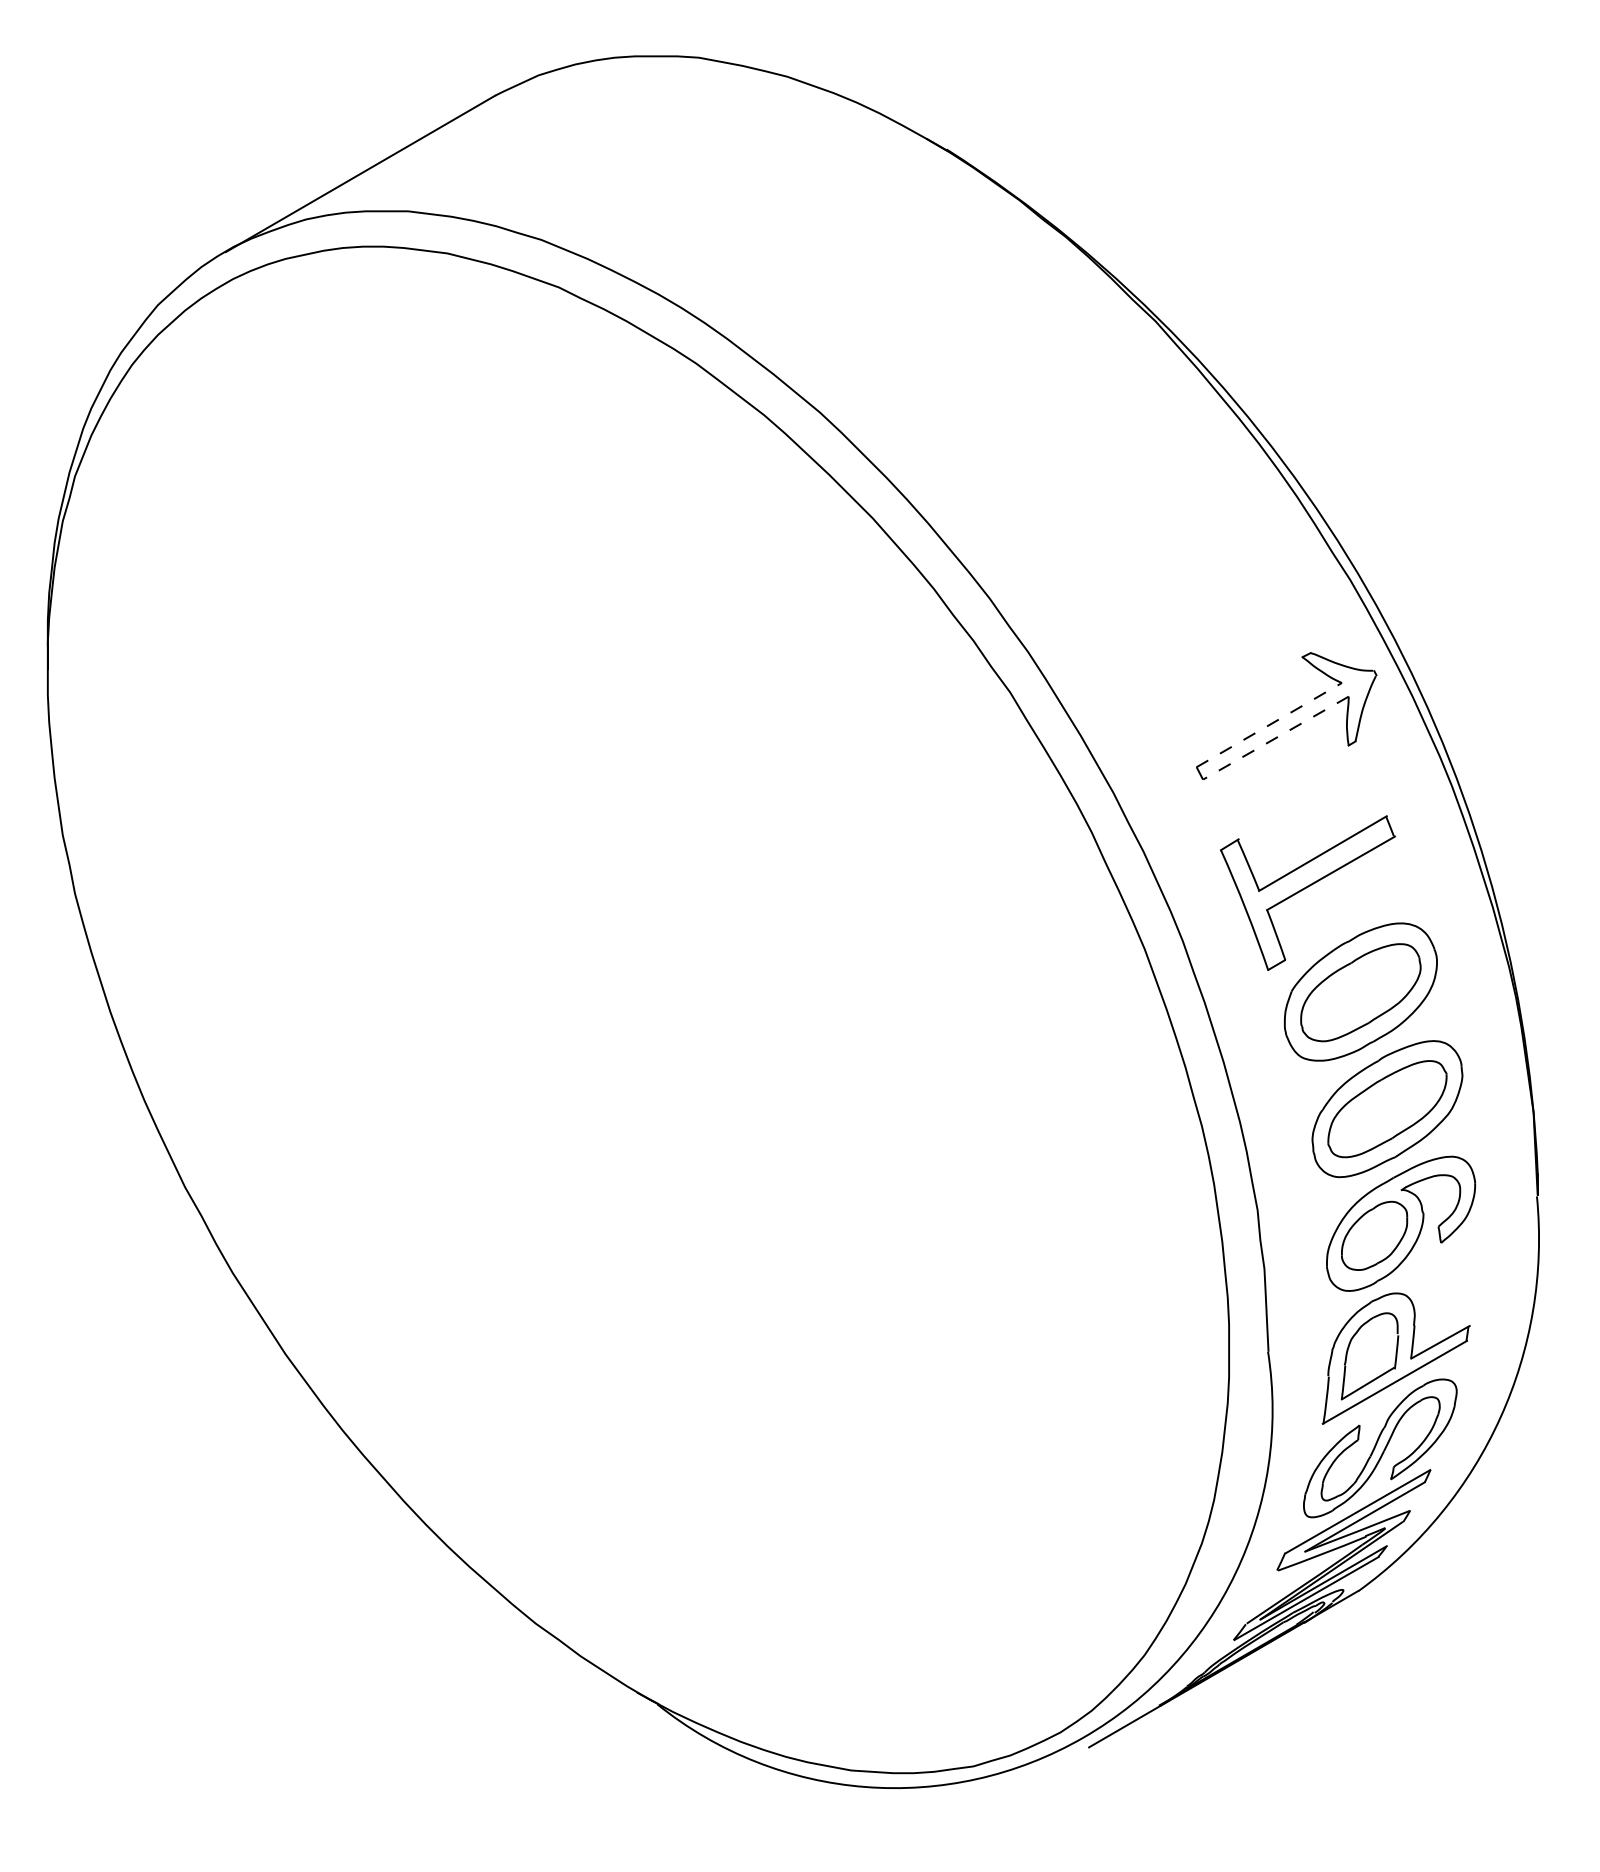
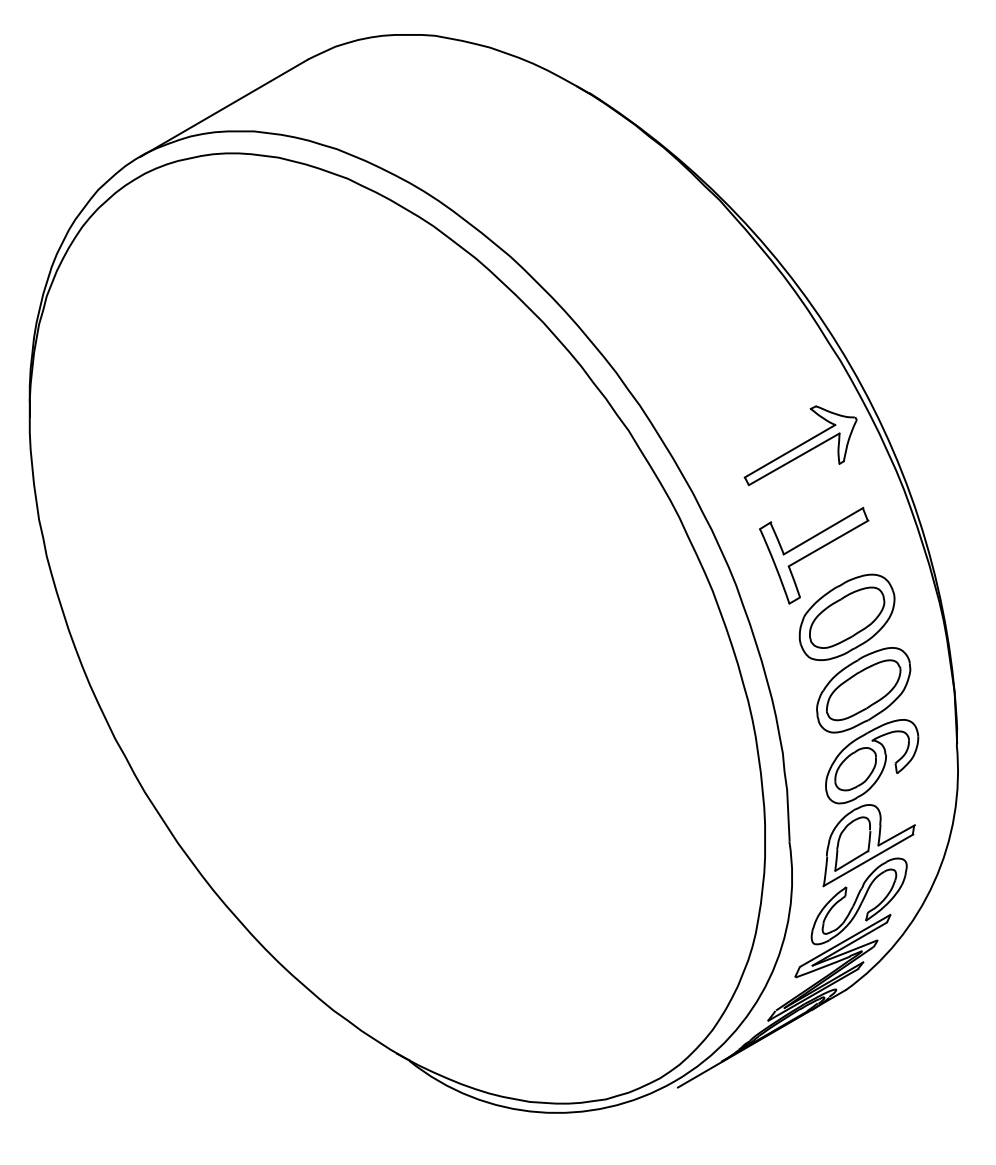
line: (1269, 725) -> (790, 451), dashed -> solid
line: (1274, 738) -> (793, 459), dashed -> solid

